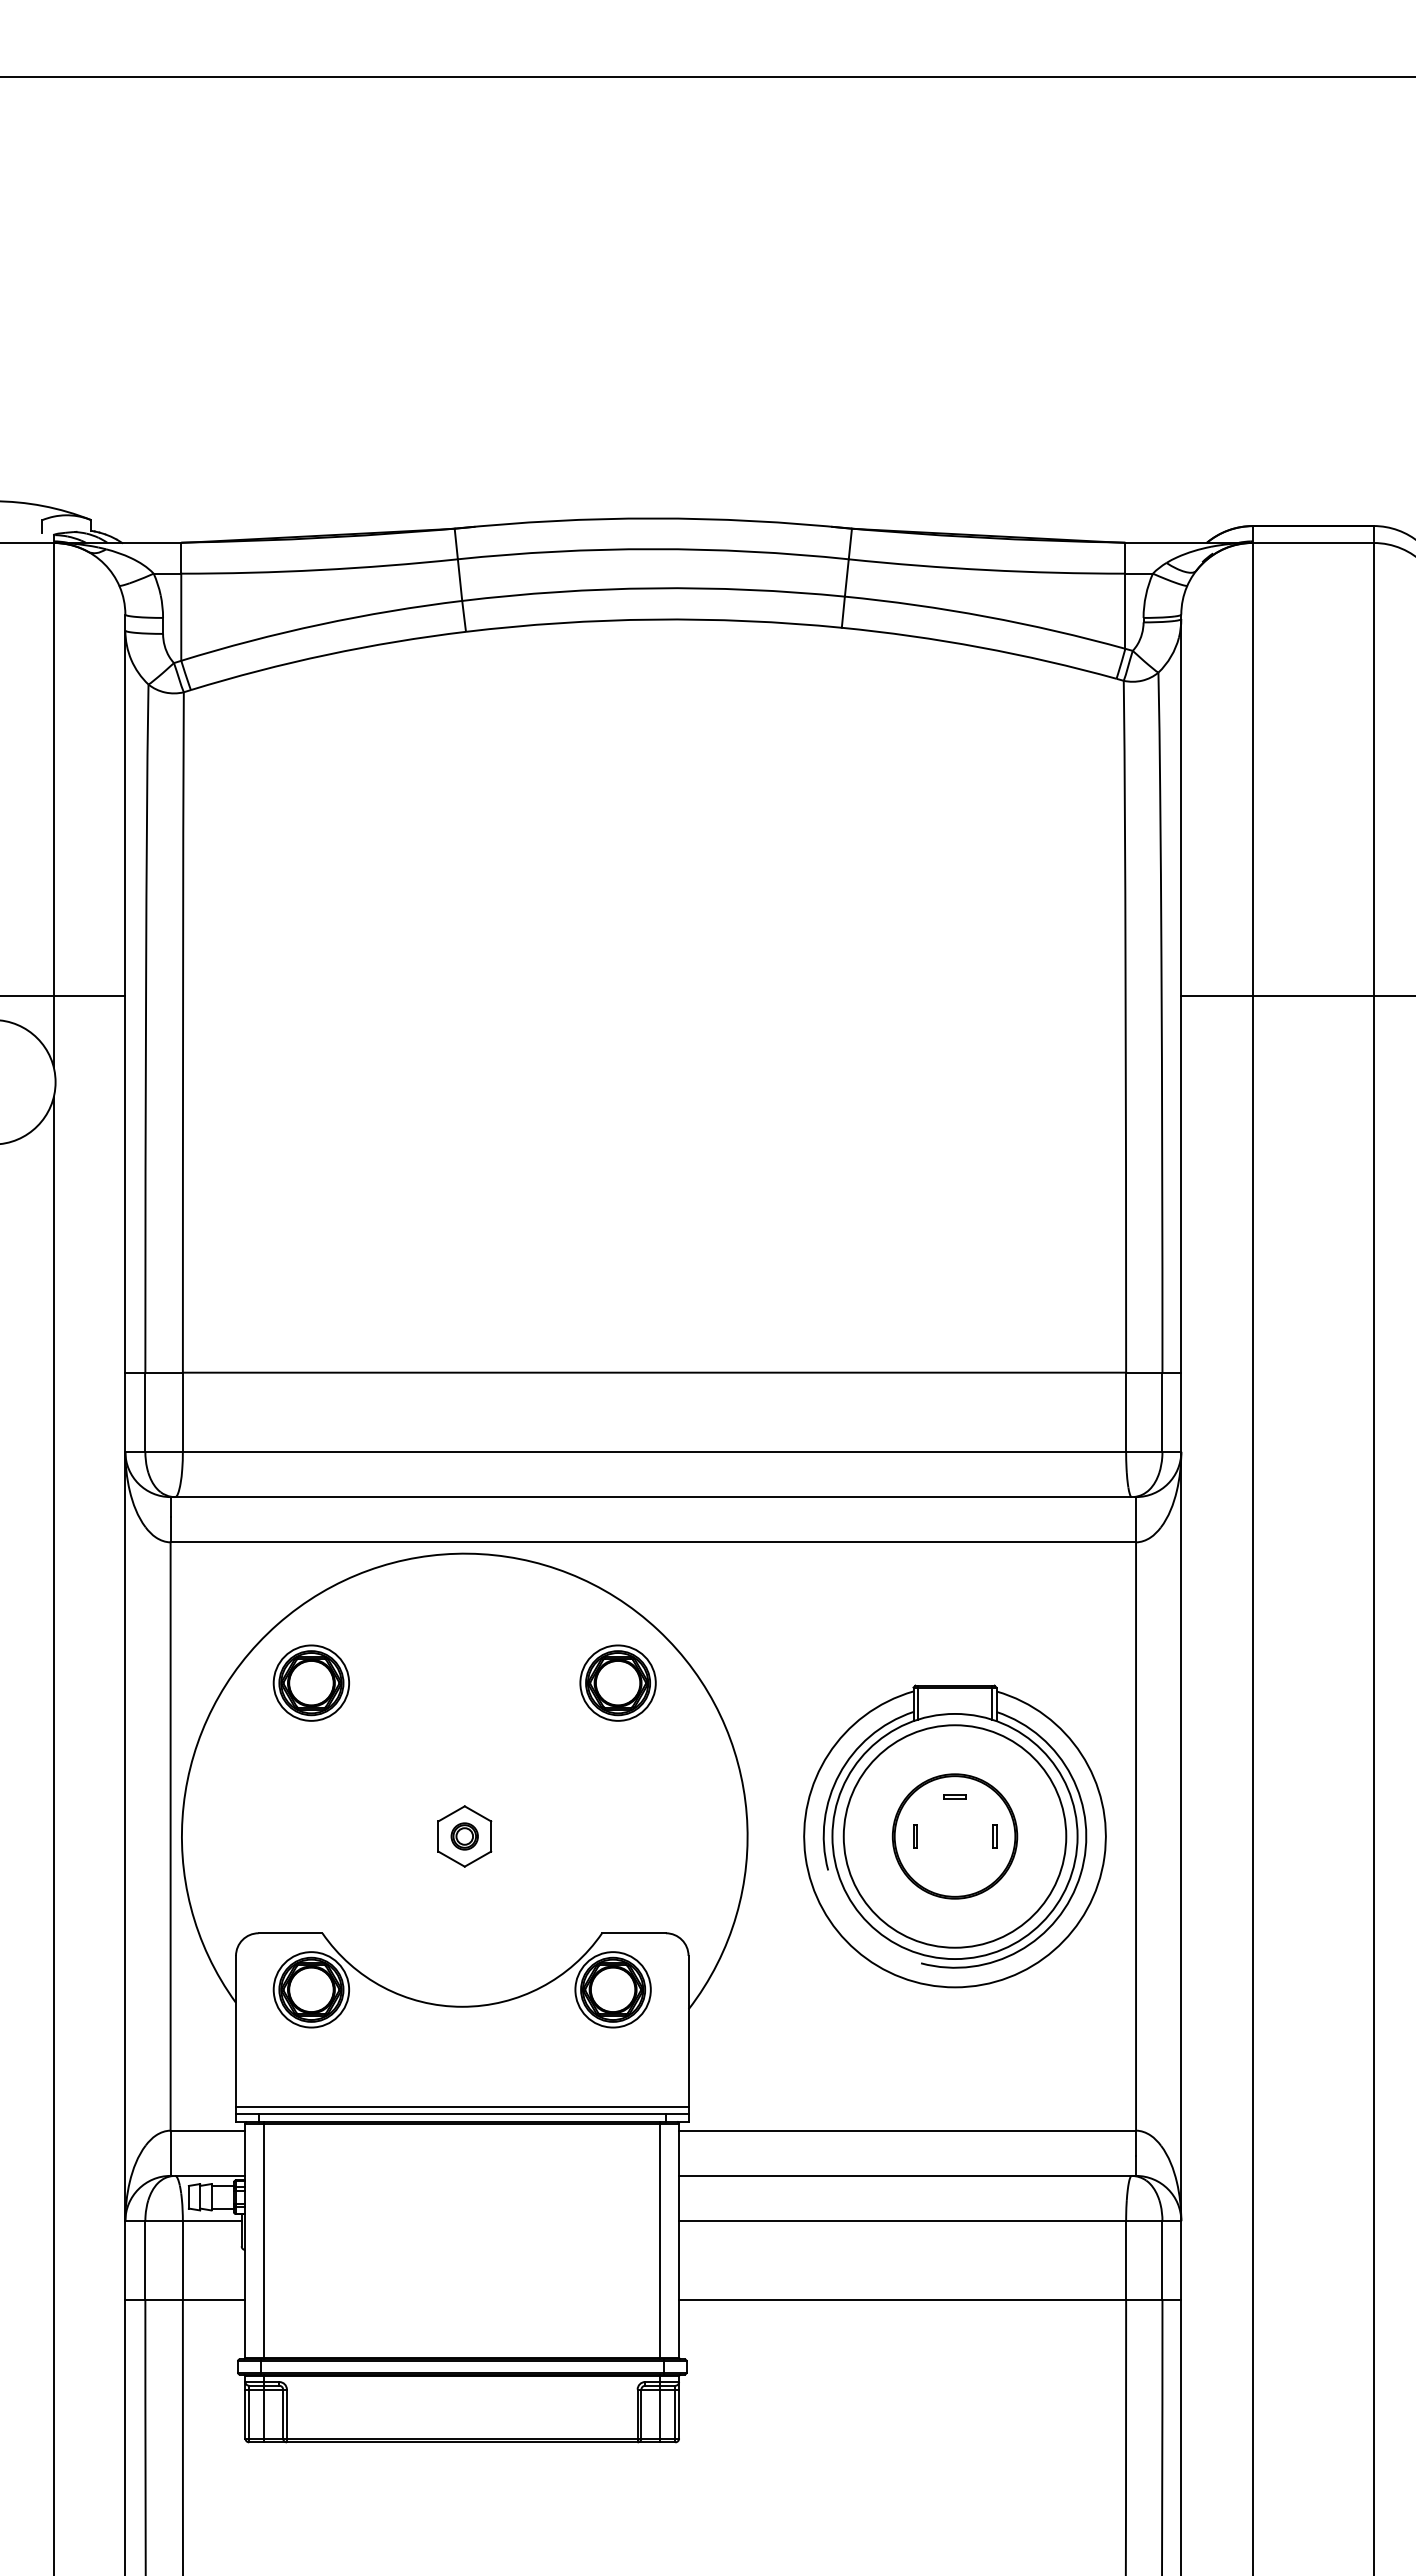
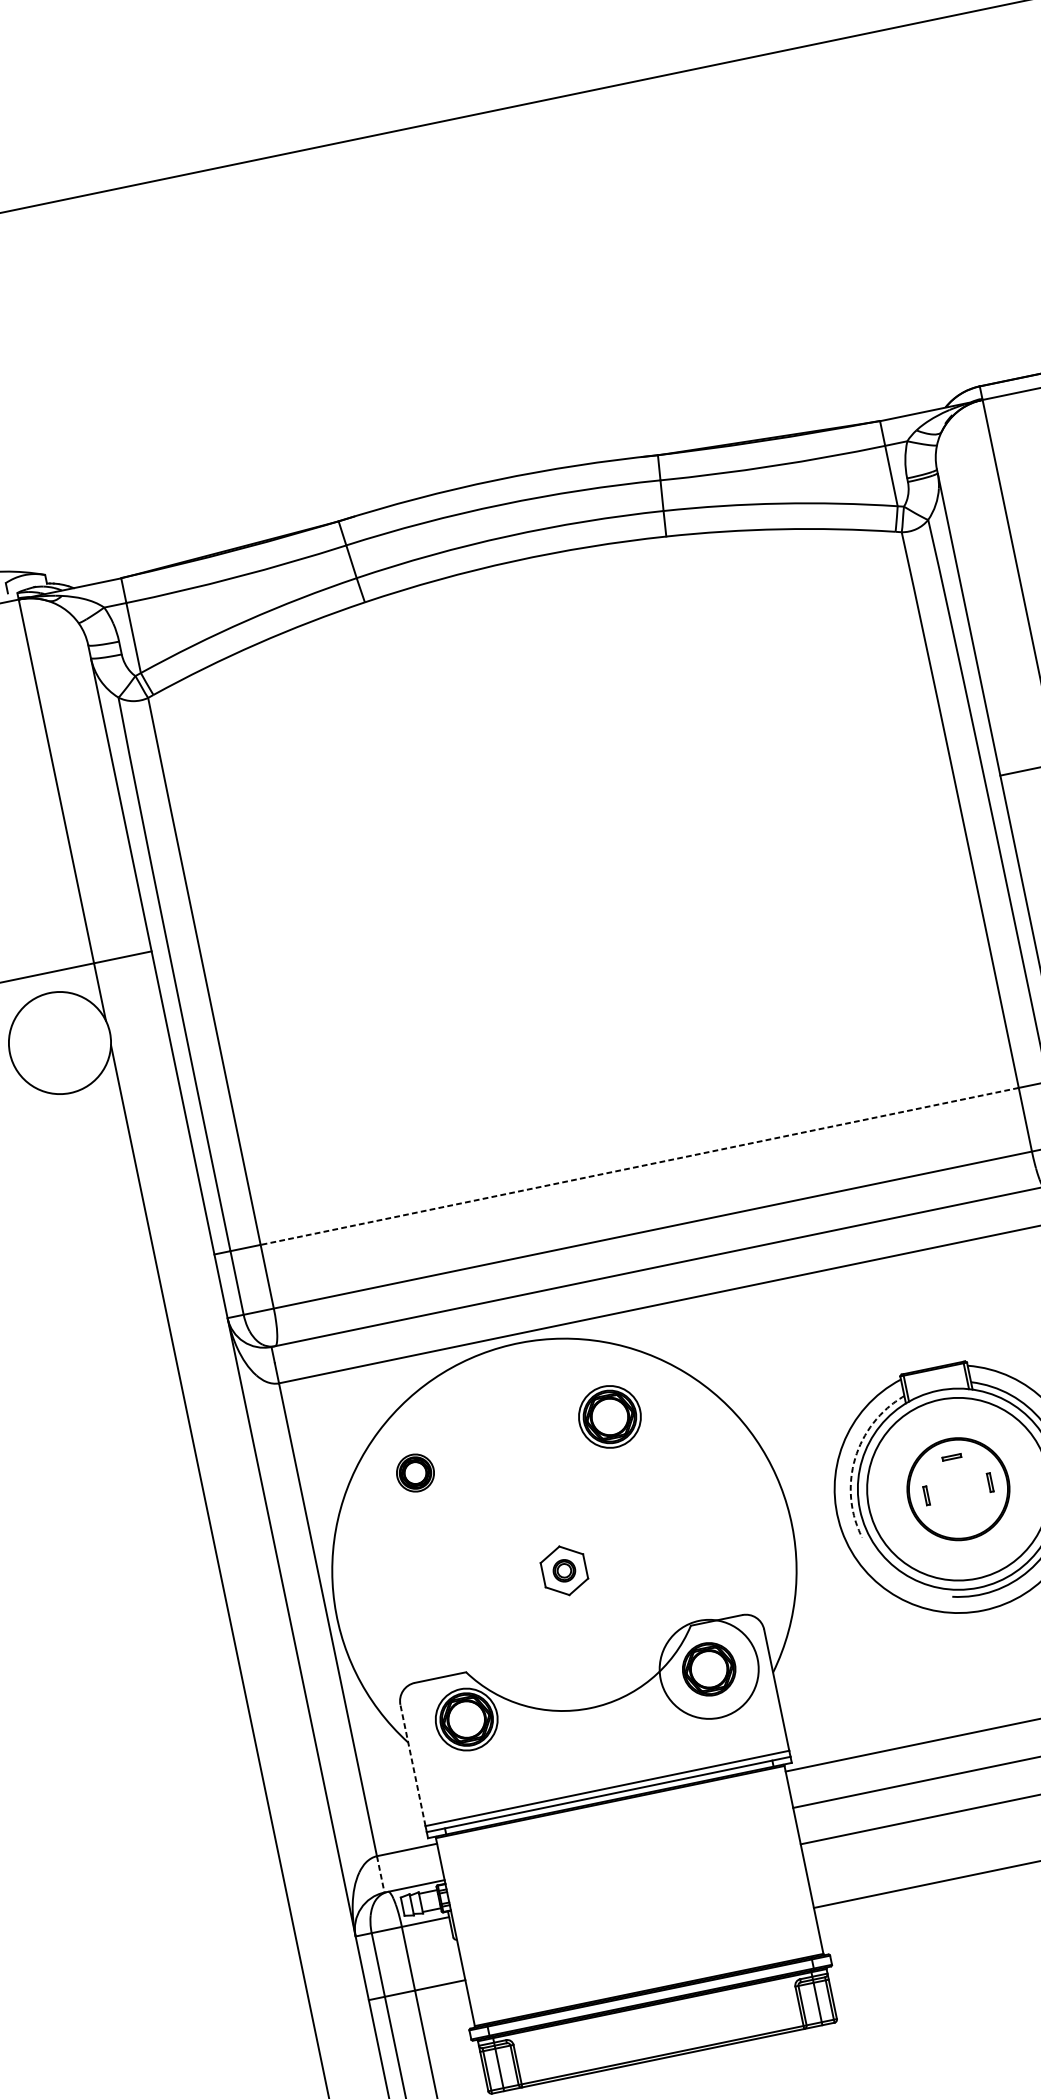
line: (654, 1372) -> (639, 1166), solid -> dashed
part: (310, 1682) -> (414, 1472), size x0.6
part: (617, 1682) -> (609, 1416), moved
arc: (839, 1774) -> (855, 1458), solid -> dashed
circle: (612, 1989) -> (708, 1669), size x1.6
line: (236, 2030) -> (413, 1764), solid -> dashed
line: (170, 2153) -> (380, 1874), solid -> dashed
line: (264, 2240) -> (470, 1928), removed
line: (660, 2240) -> (788, 1862), removed

